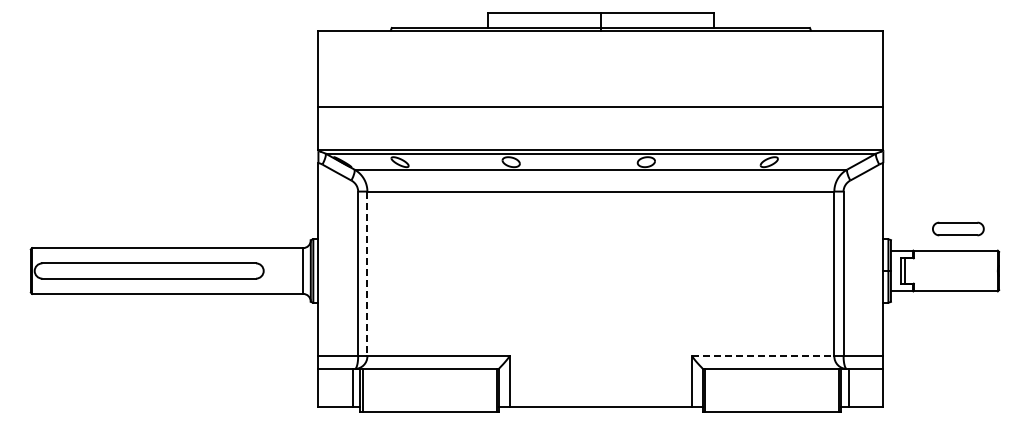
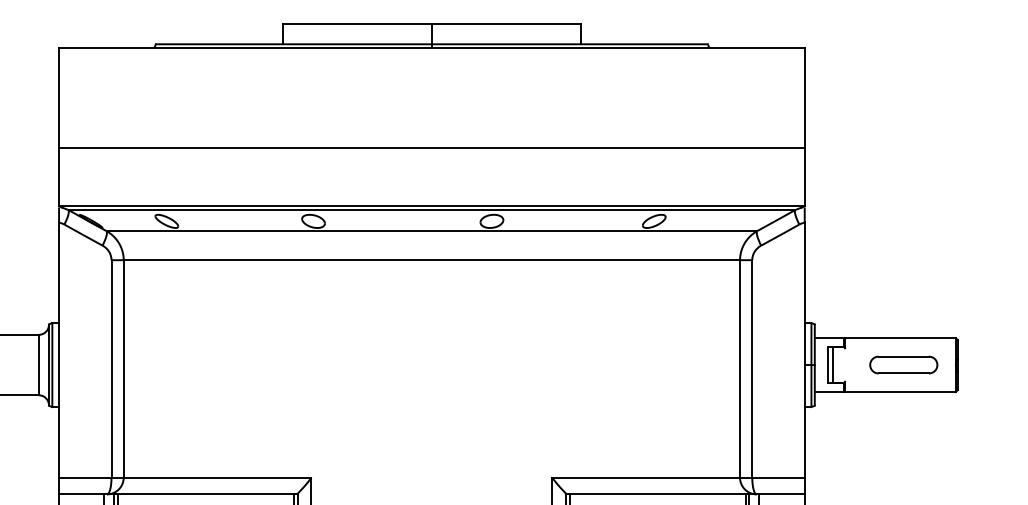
part: (958, 228) -> (903, 364), moved
line: (367, 274) -> (123, 369), dashed -> solid
line: (763, 356) -> (646, 477), dashed -> solid

